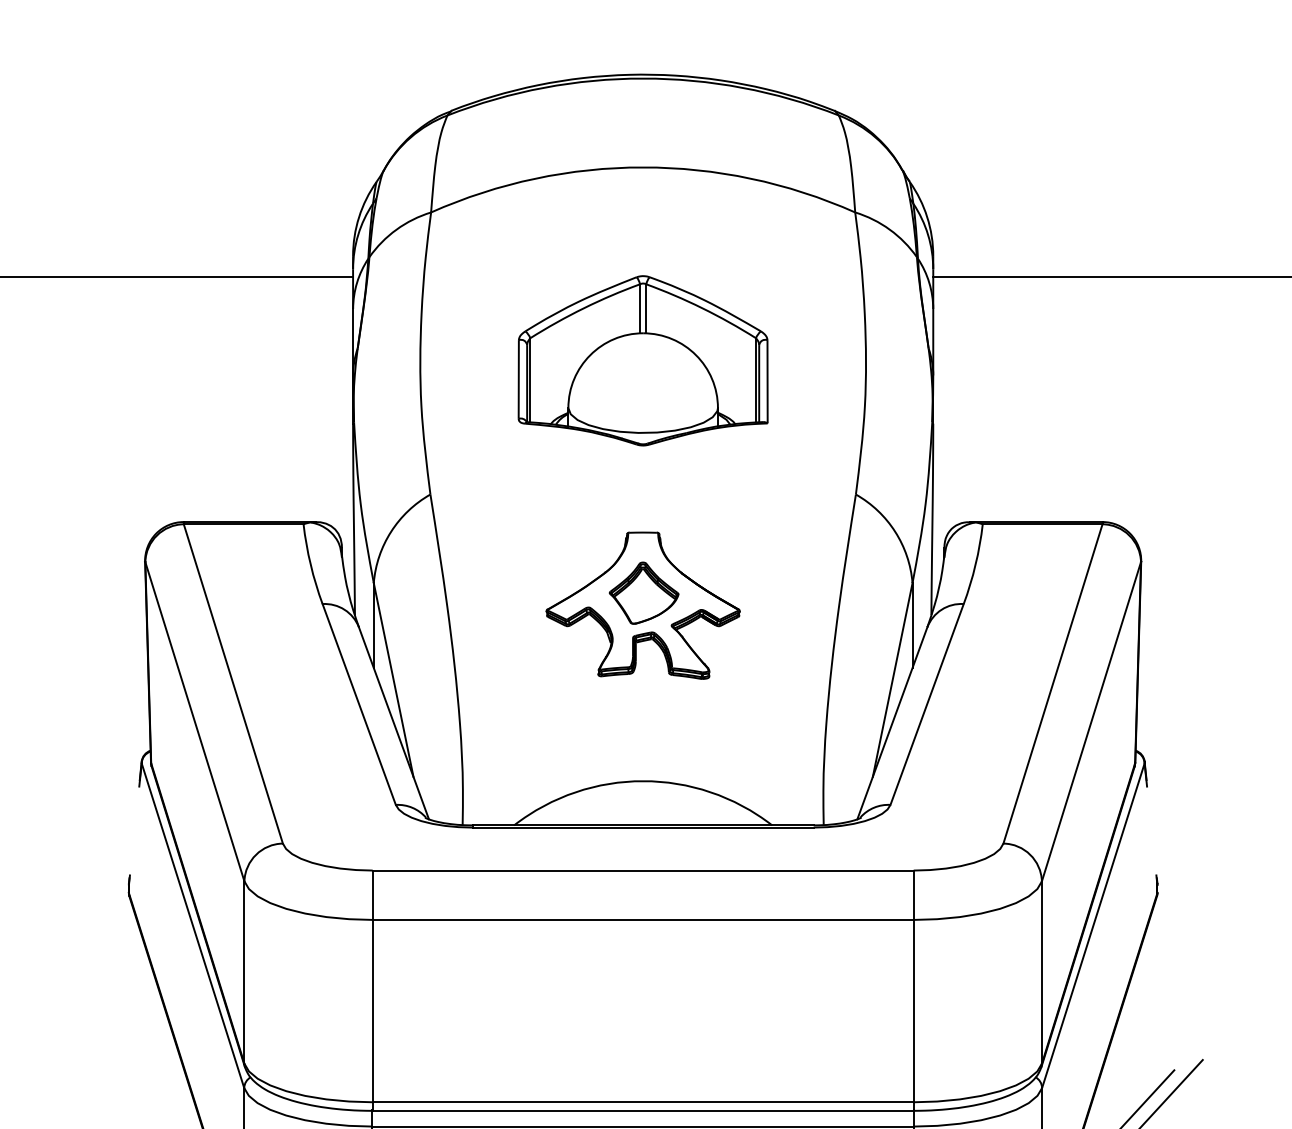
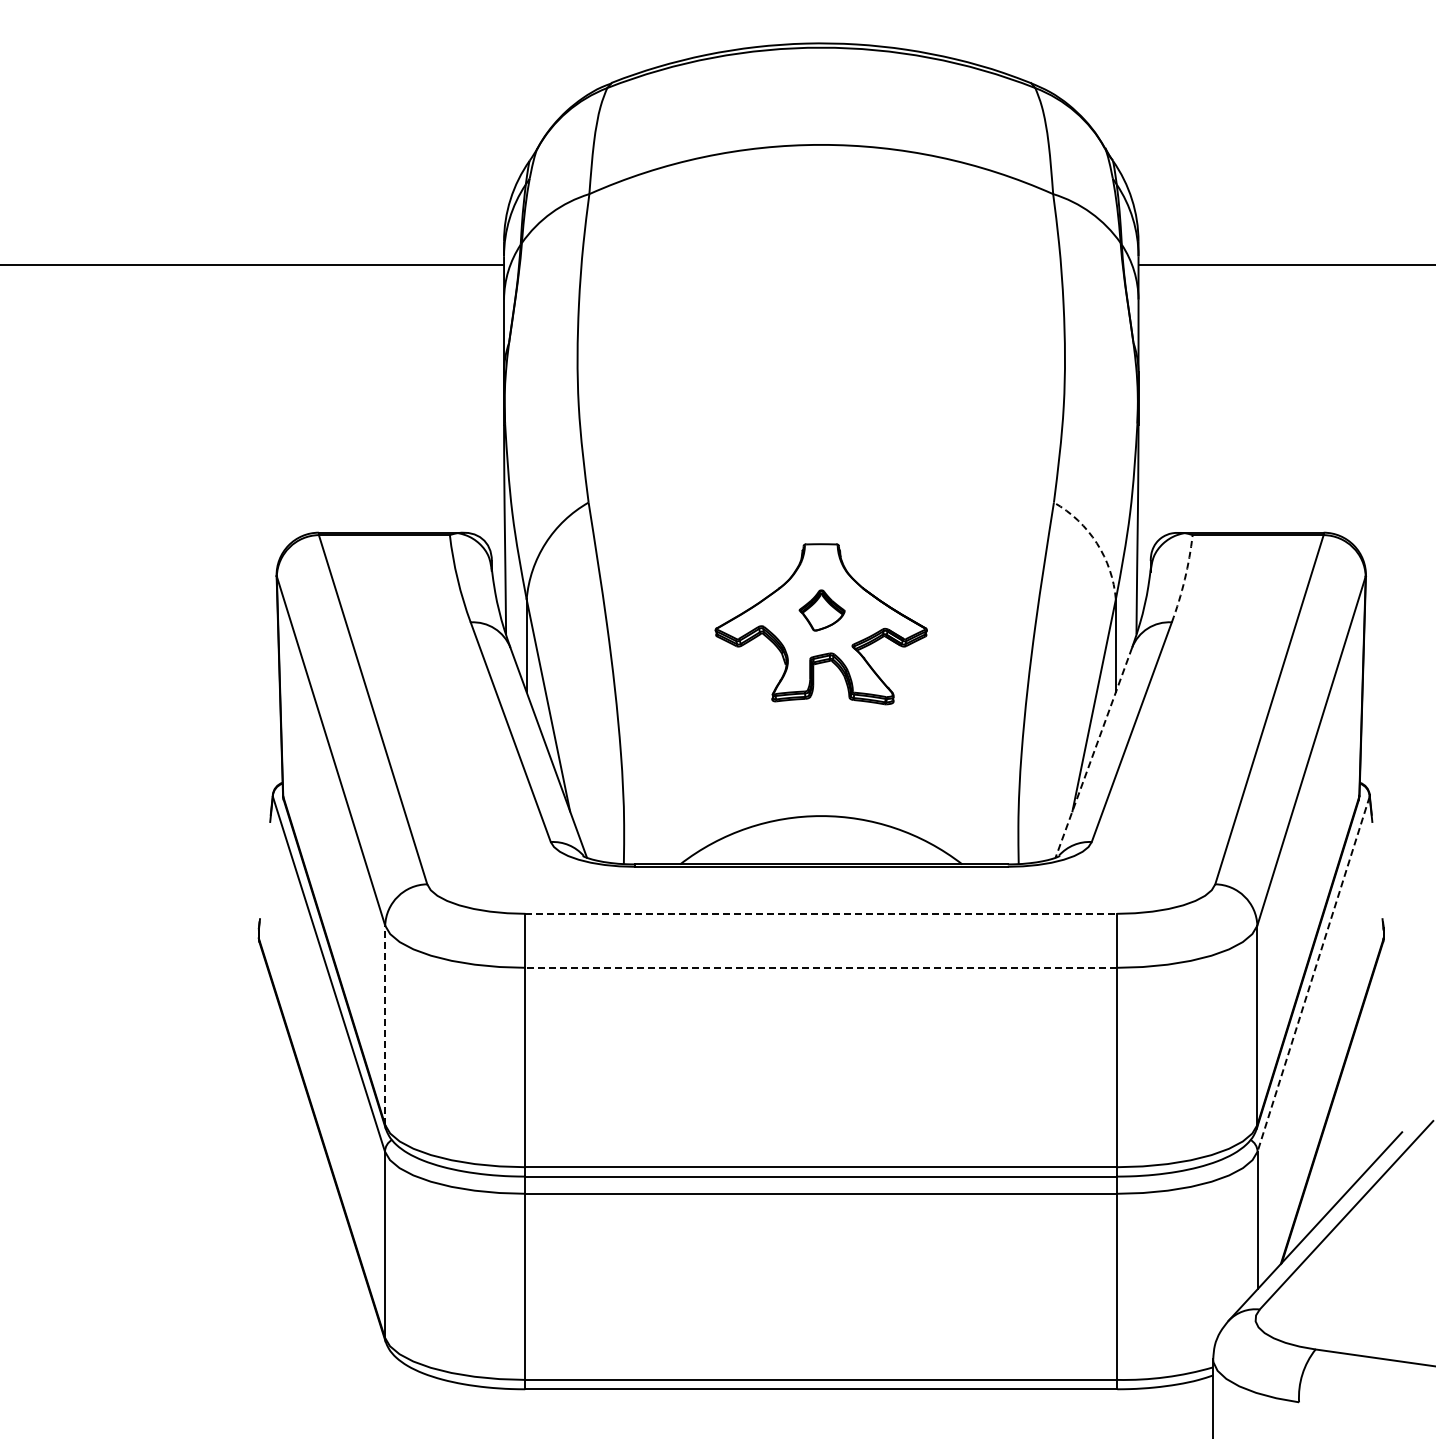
part: (643, 360) -> (821, 355), removed
arc: (894, 531) -> (1096, 543), solid -> dashed
arc: (975, 564) -> (1184, 579), solid -> dashed
part: (643, 593) -> (821, 610), size x0.6
line: (892, 723) -> (1093, 752), solid -> dashed
line: (643, 870) -> (821, 913), solid -> dashed
line: (643, 919) -> (821, 967), solid -> dashed
line: (1093, 926) -> (1313, 974), solid -> dashed
line: (244, 972) -> (385, 1025), solid -> dashed

